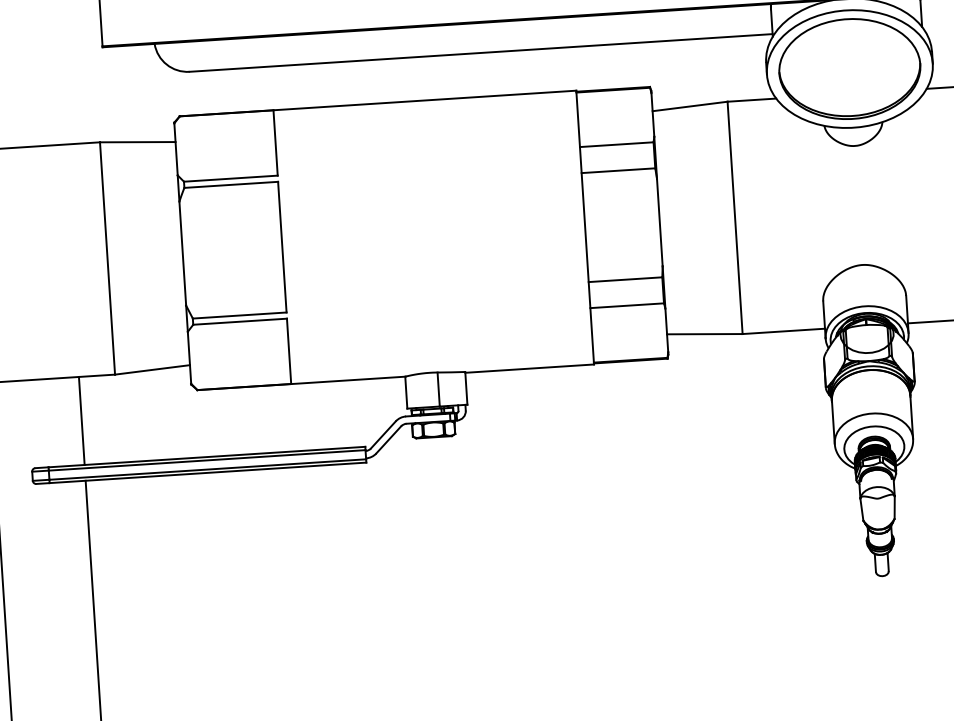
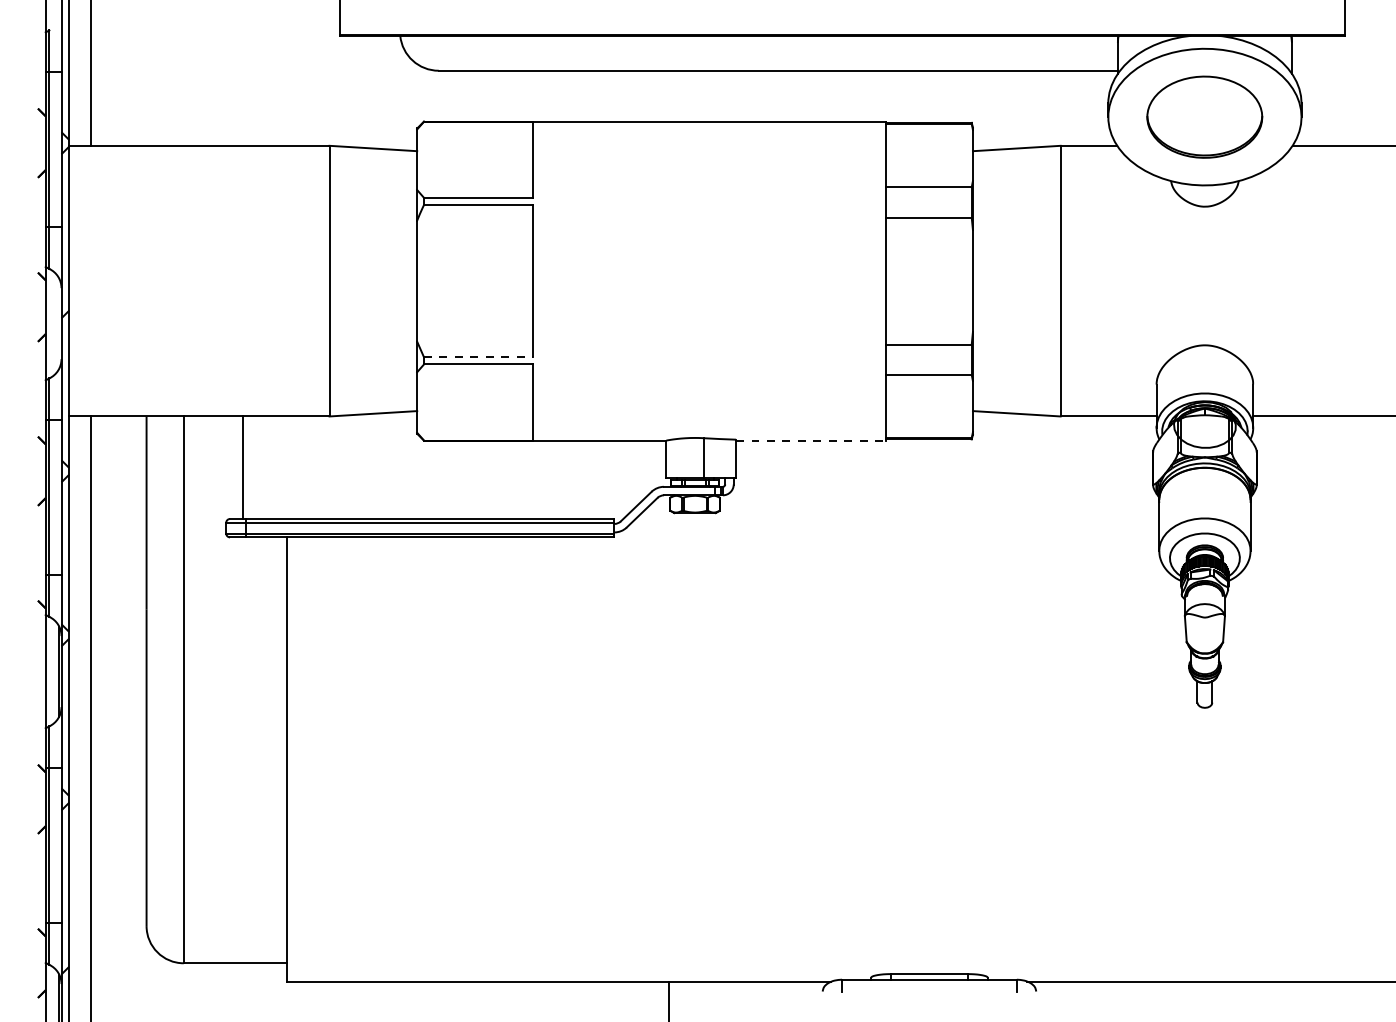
part: (849, 69) -> (1204, 117), size x0.7
line: (239, 315) -> (478, 357), solid -> dashed
line: (530, 368) -> (811, 440), solid -> dashed
line: (81, 420) -> (243, 467), moved

